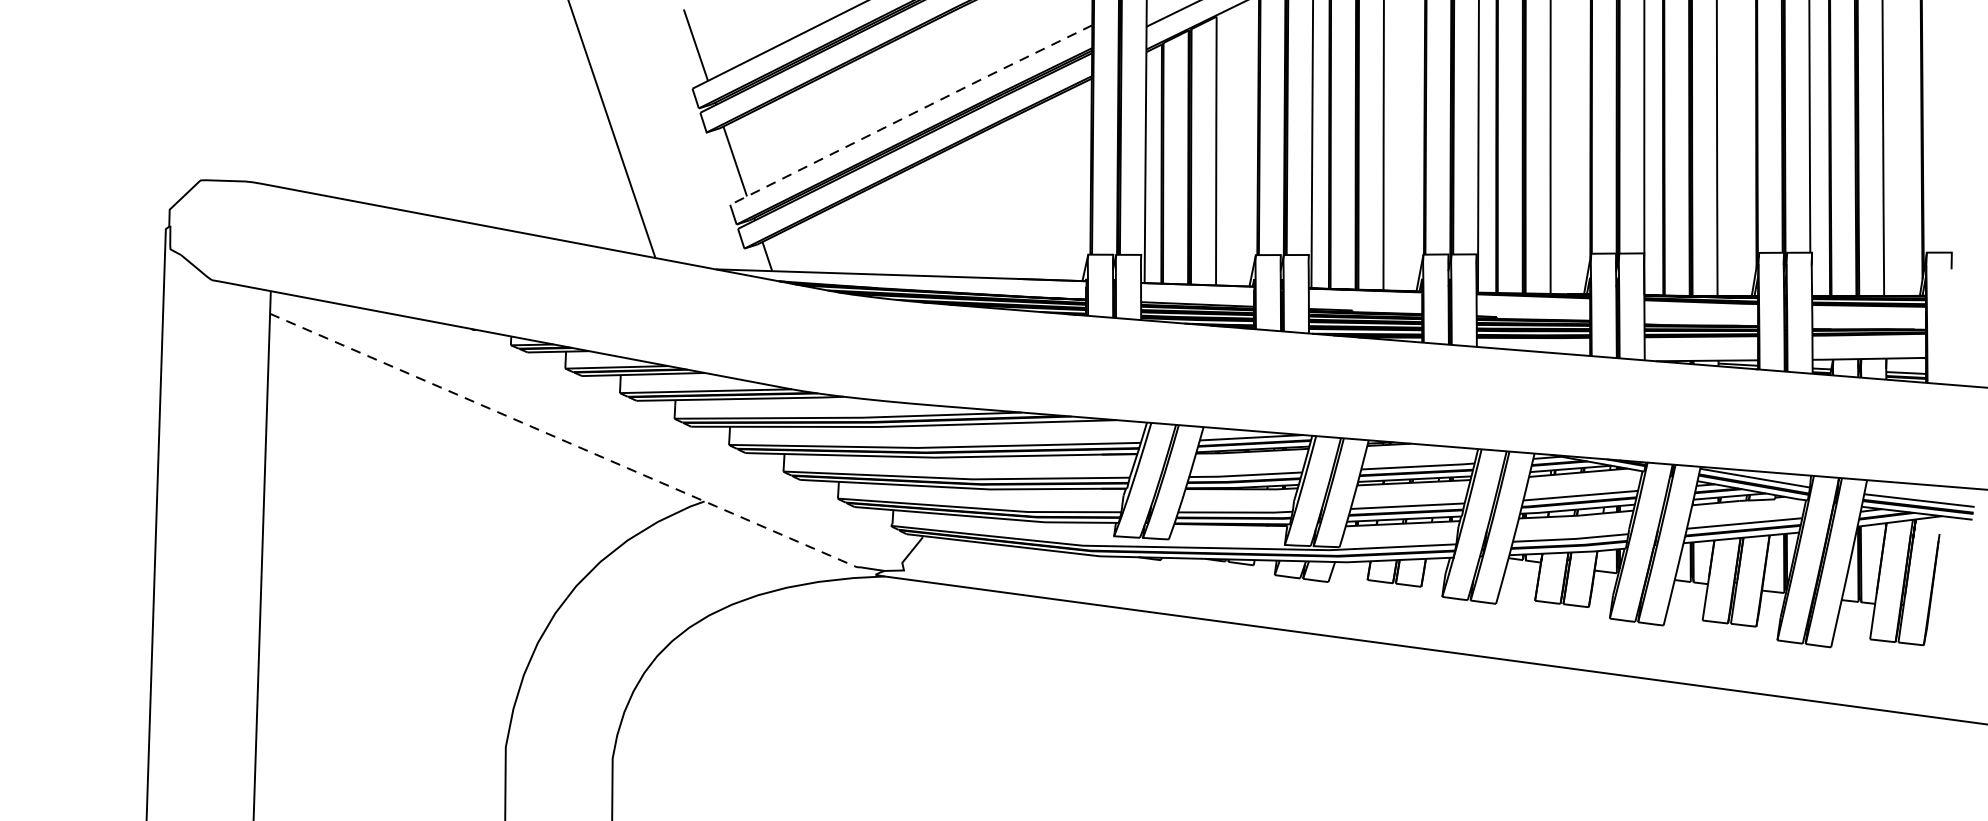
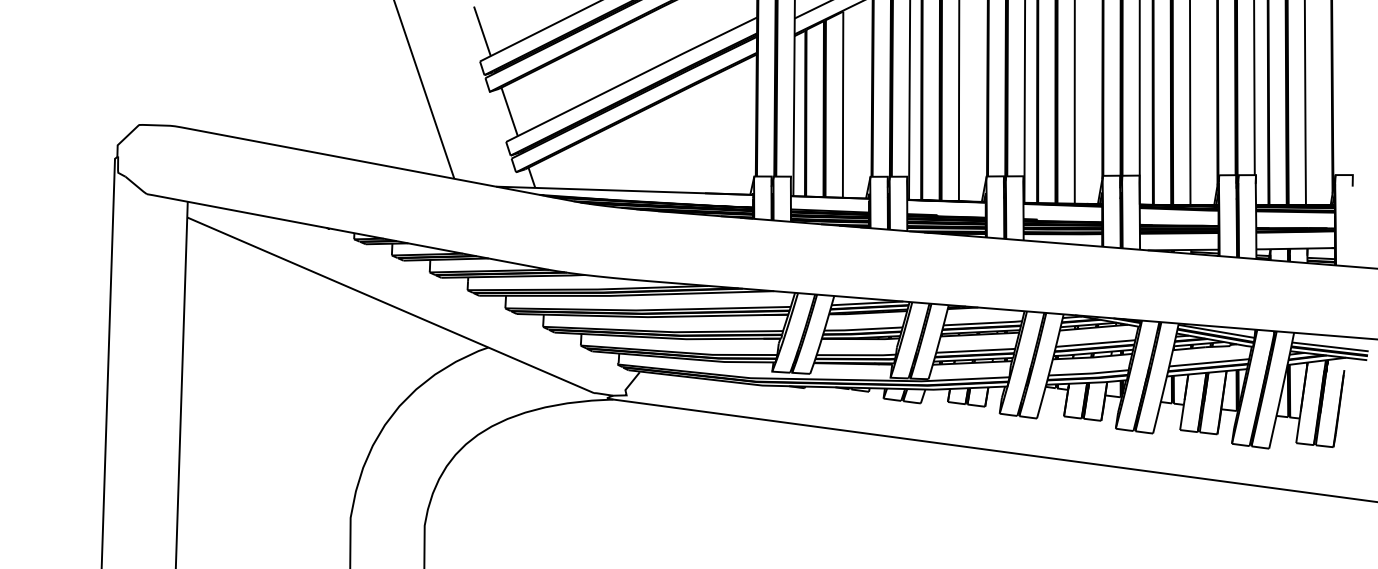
line: (911, 114) -> (631, 79), dashed -> solid
line: (563, 440) -> (390, 305), dashed -> solid

